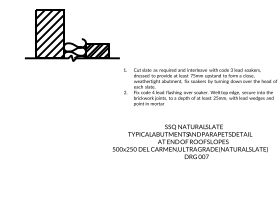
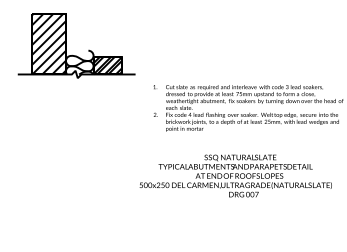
part: (64, 34) -> (66, 45), moved

